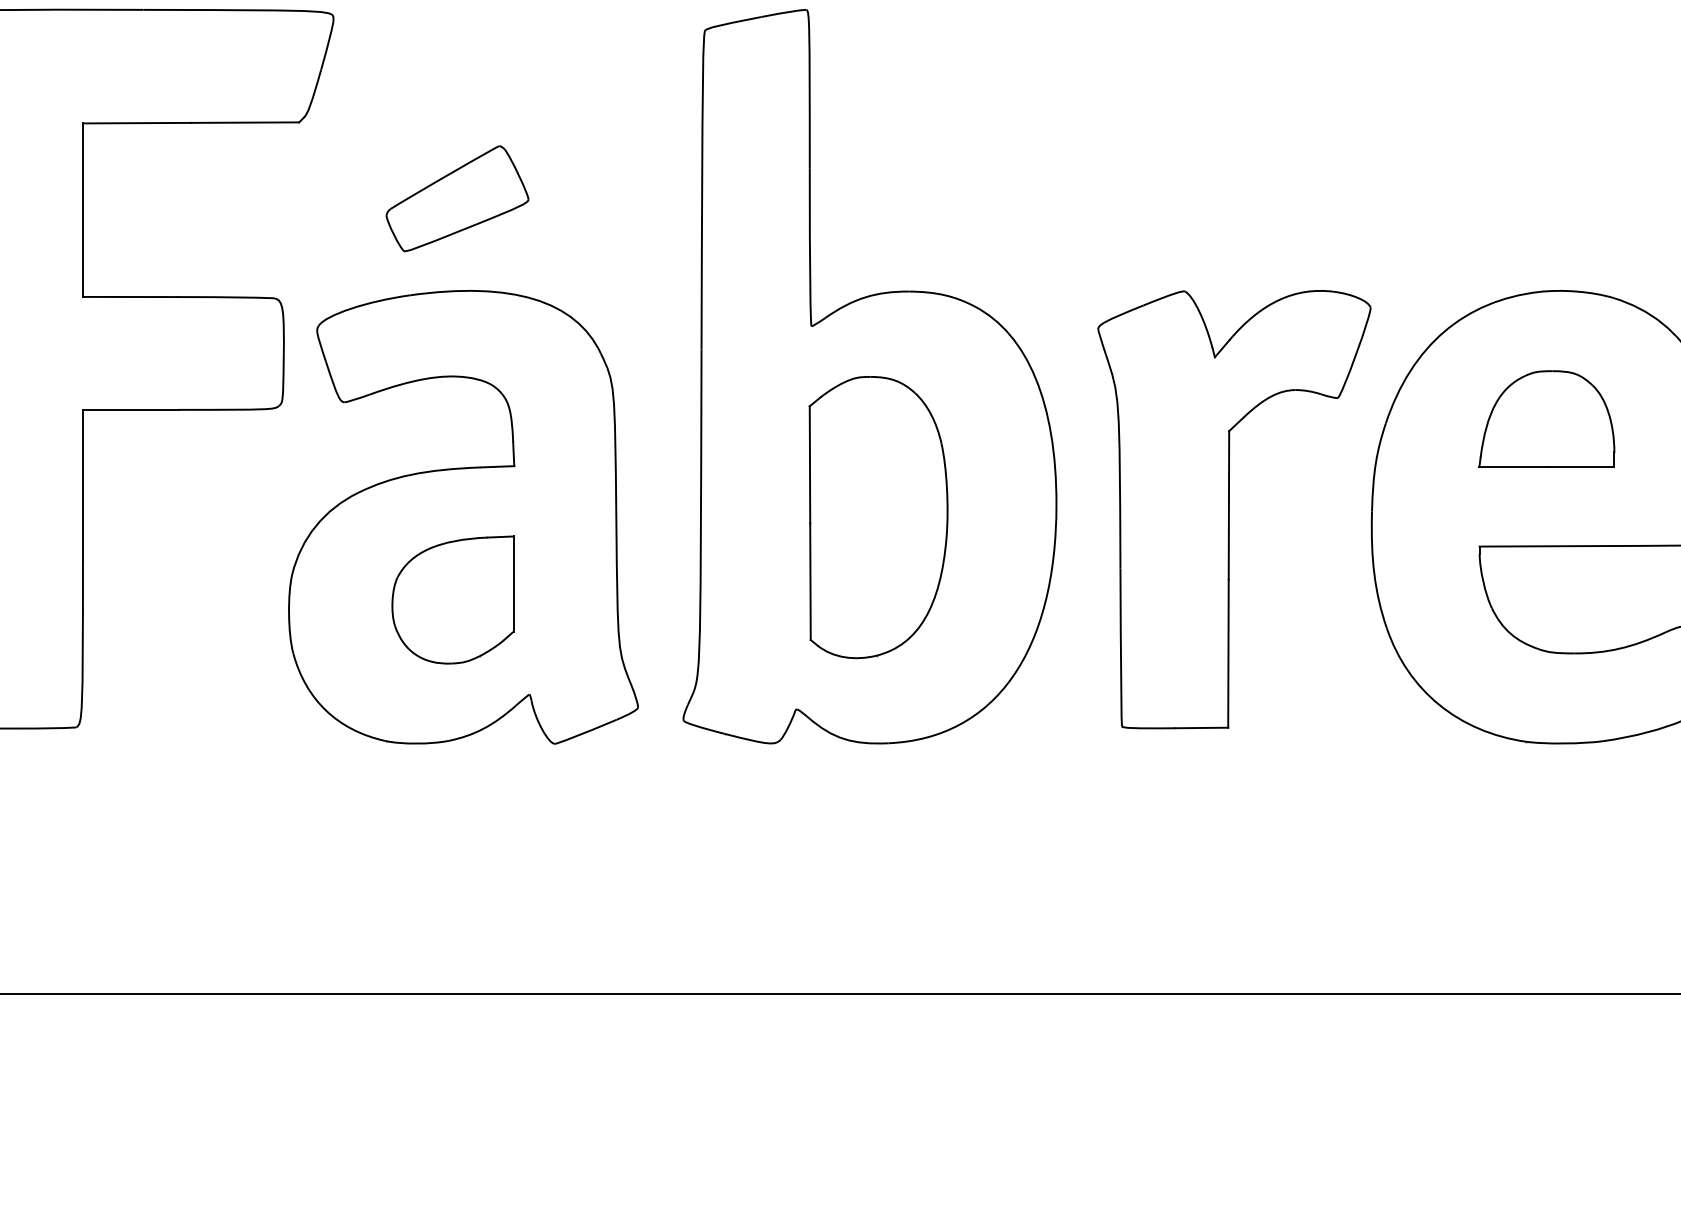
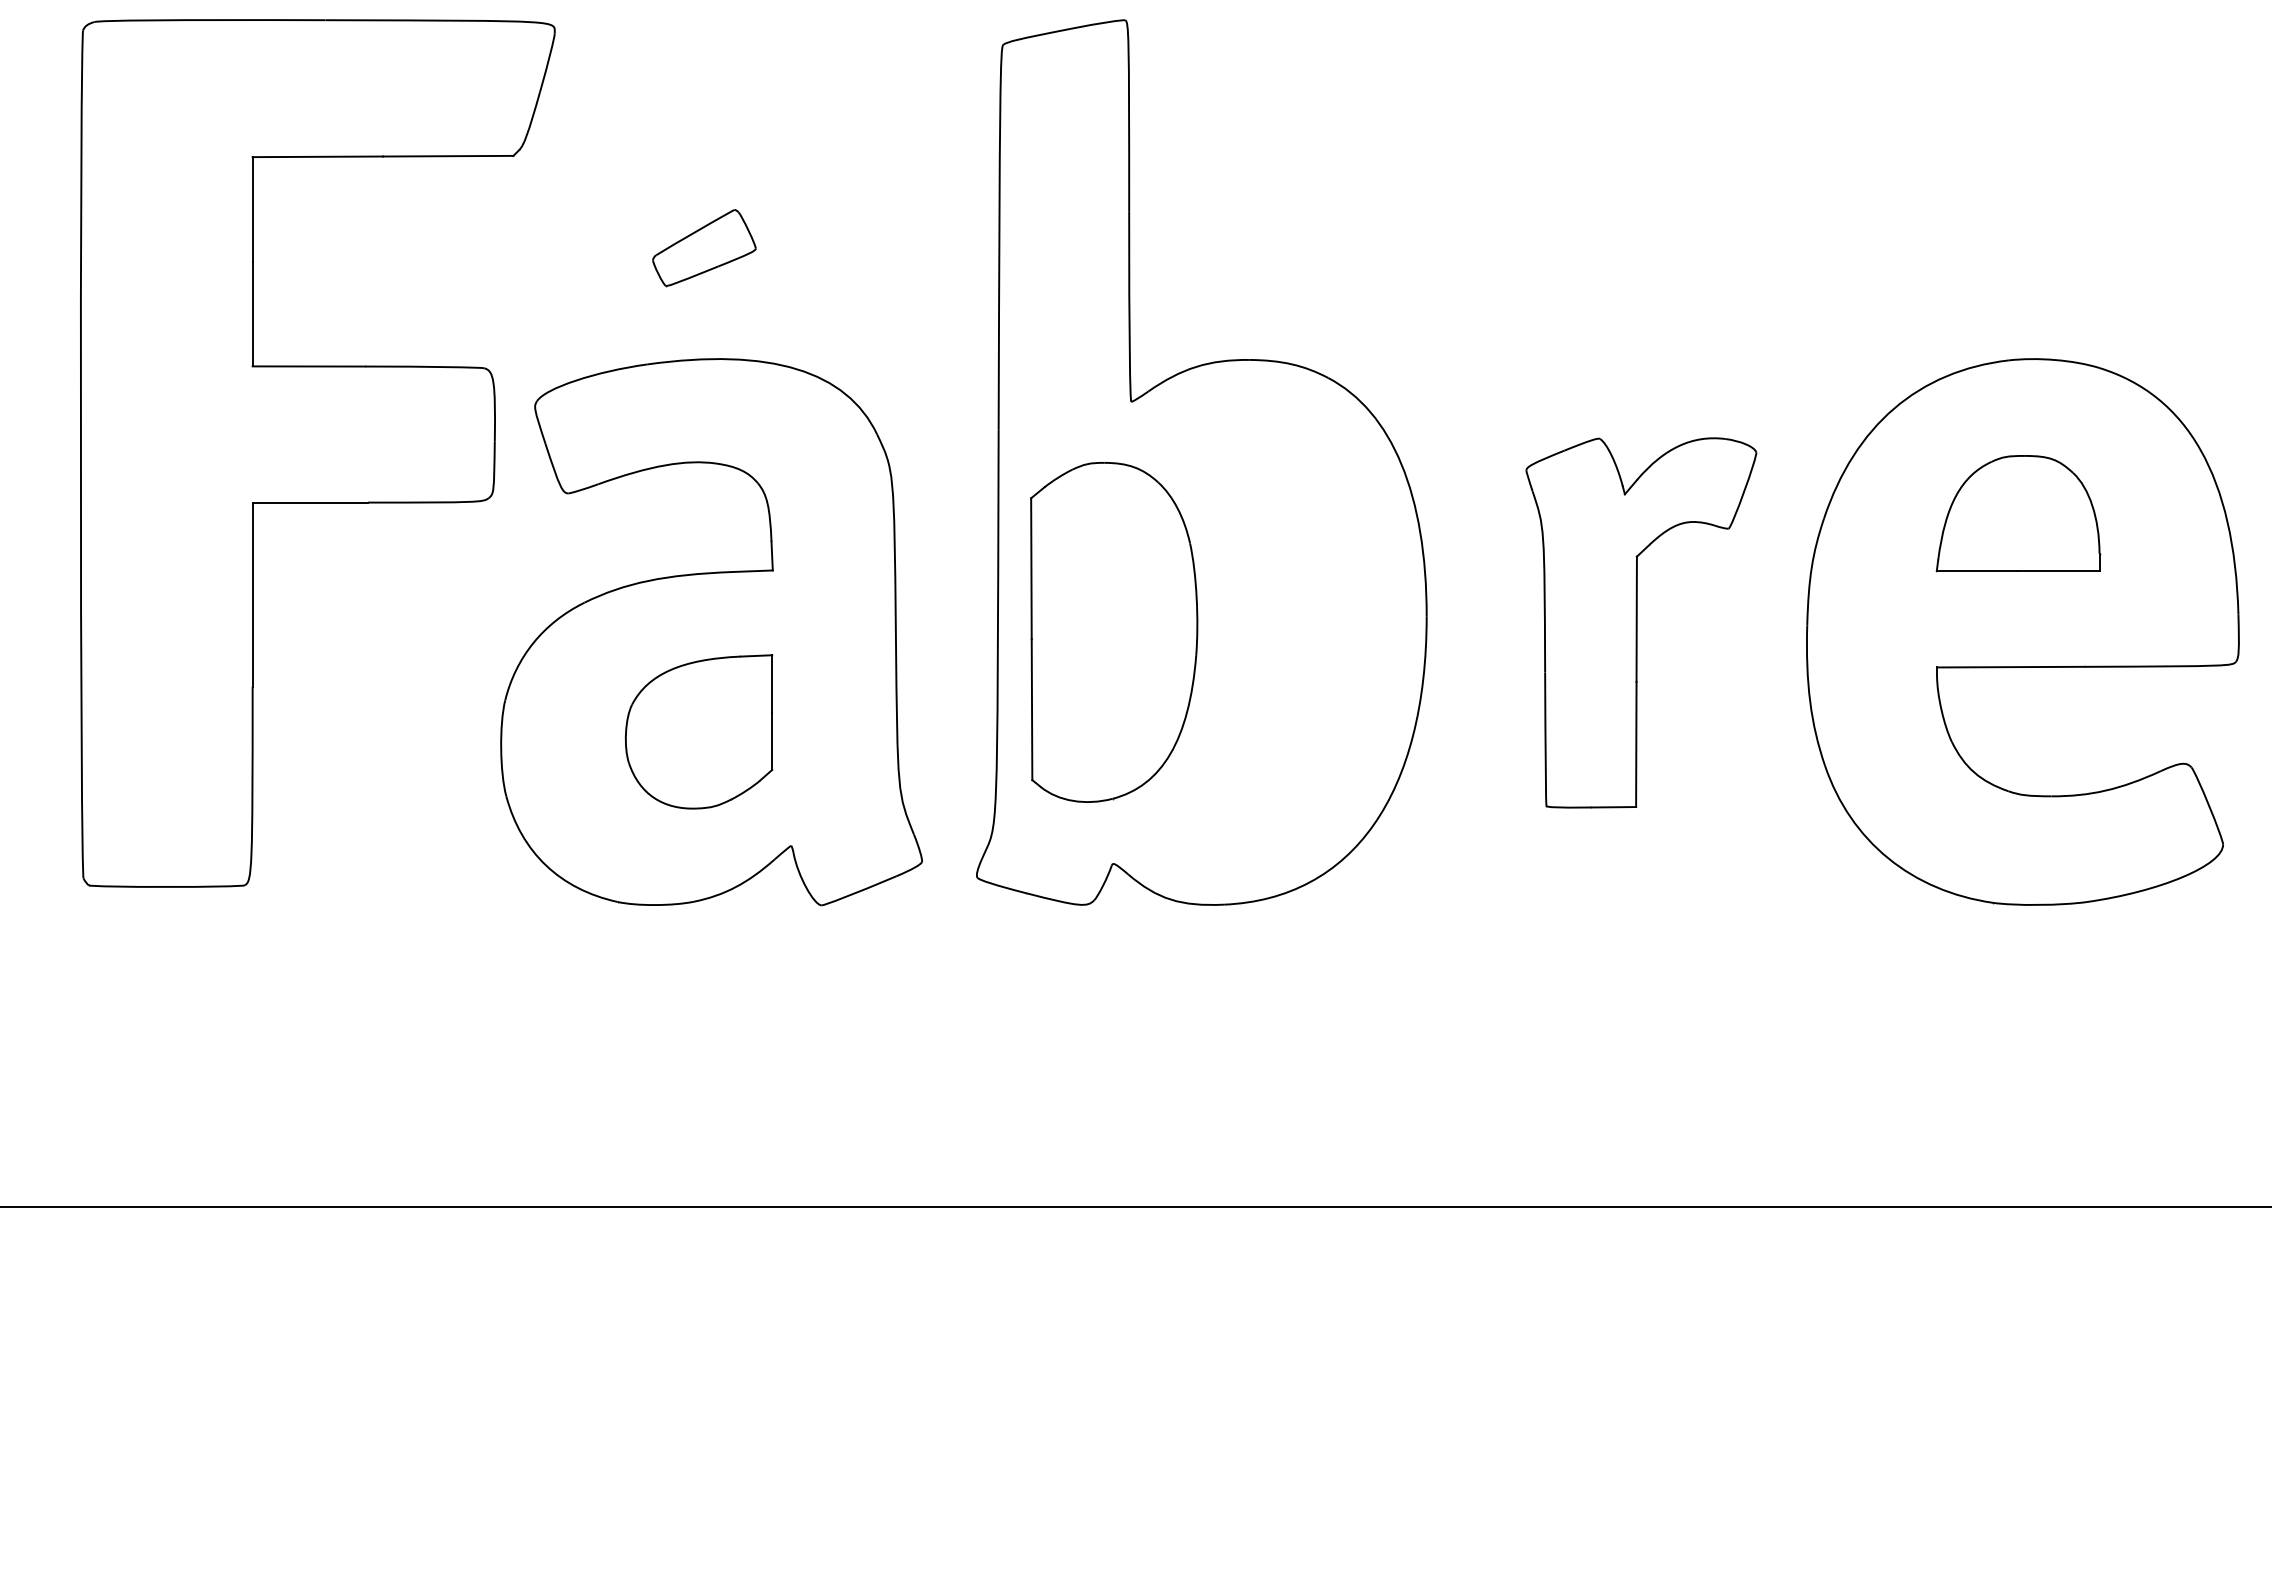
part: (457, 198) -> (704, 247), size x0.6
part: (1234, 509) -> (1641, 622), size x0.7
part: (878, 517) -> (1114, 632), moved

